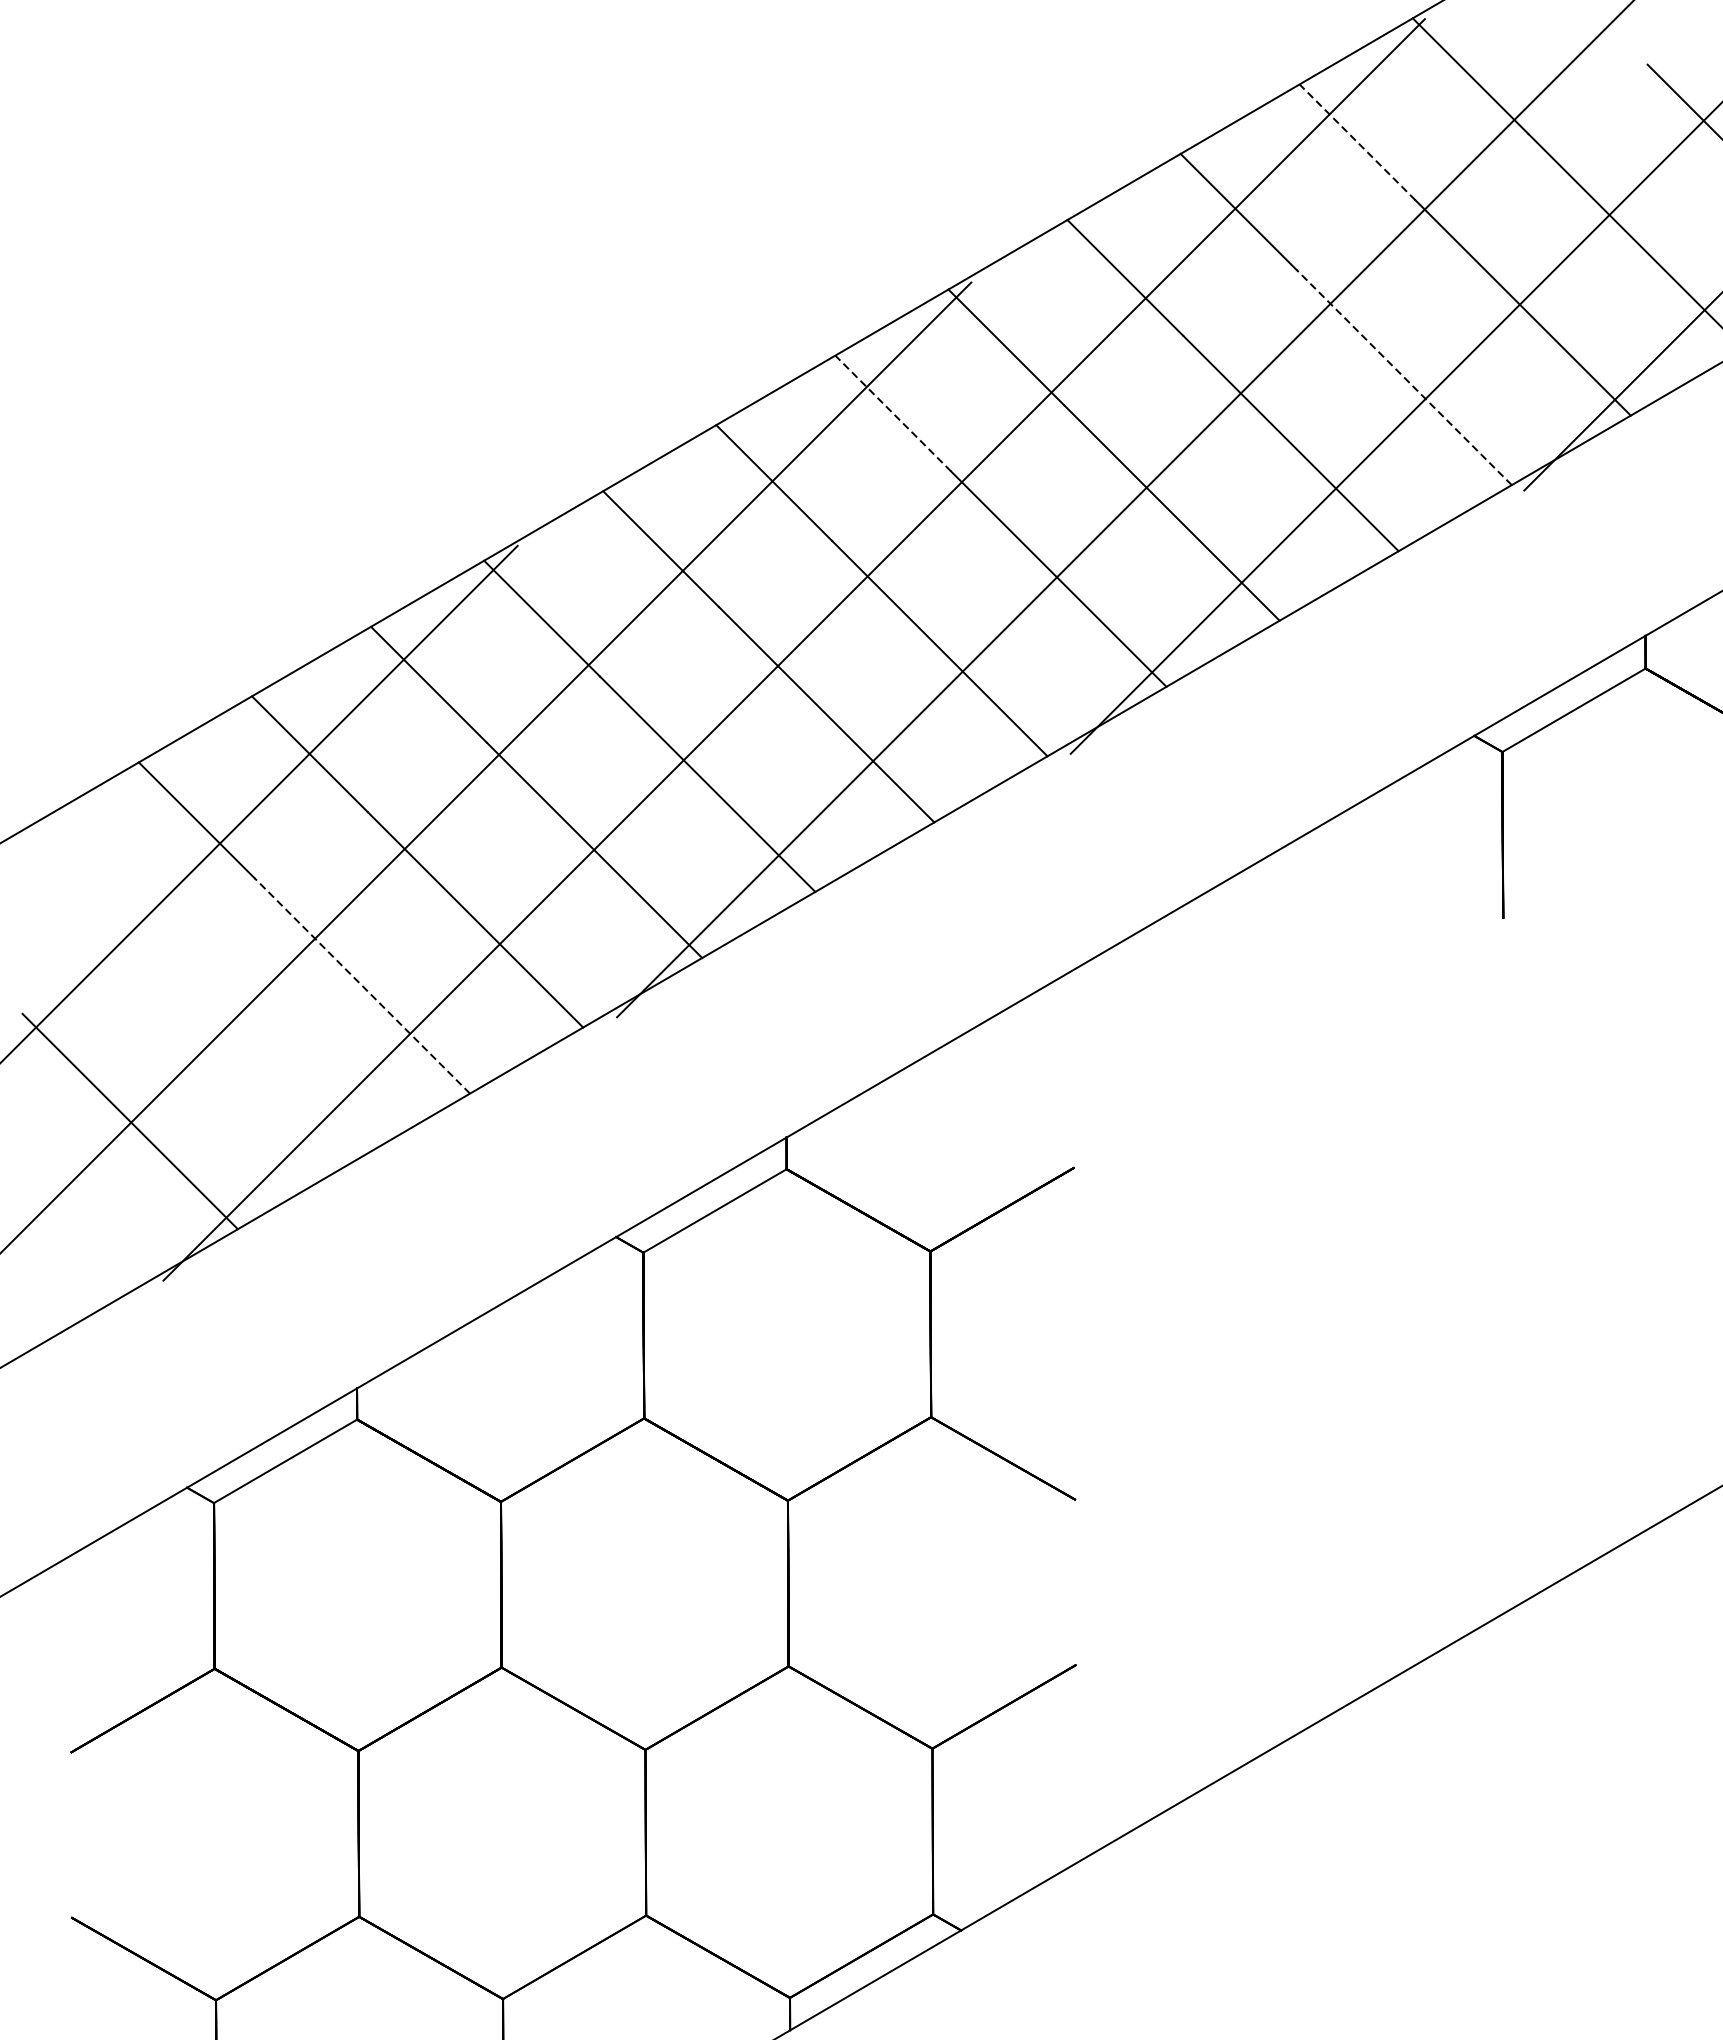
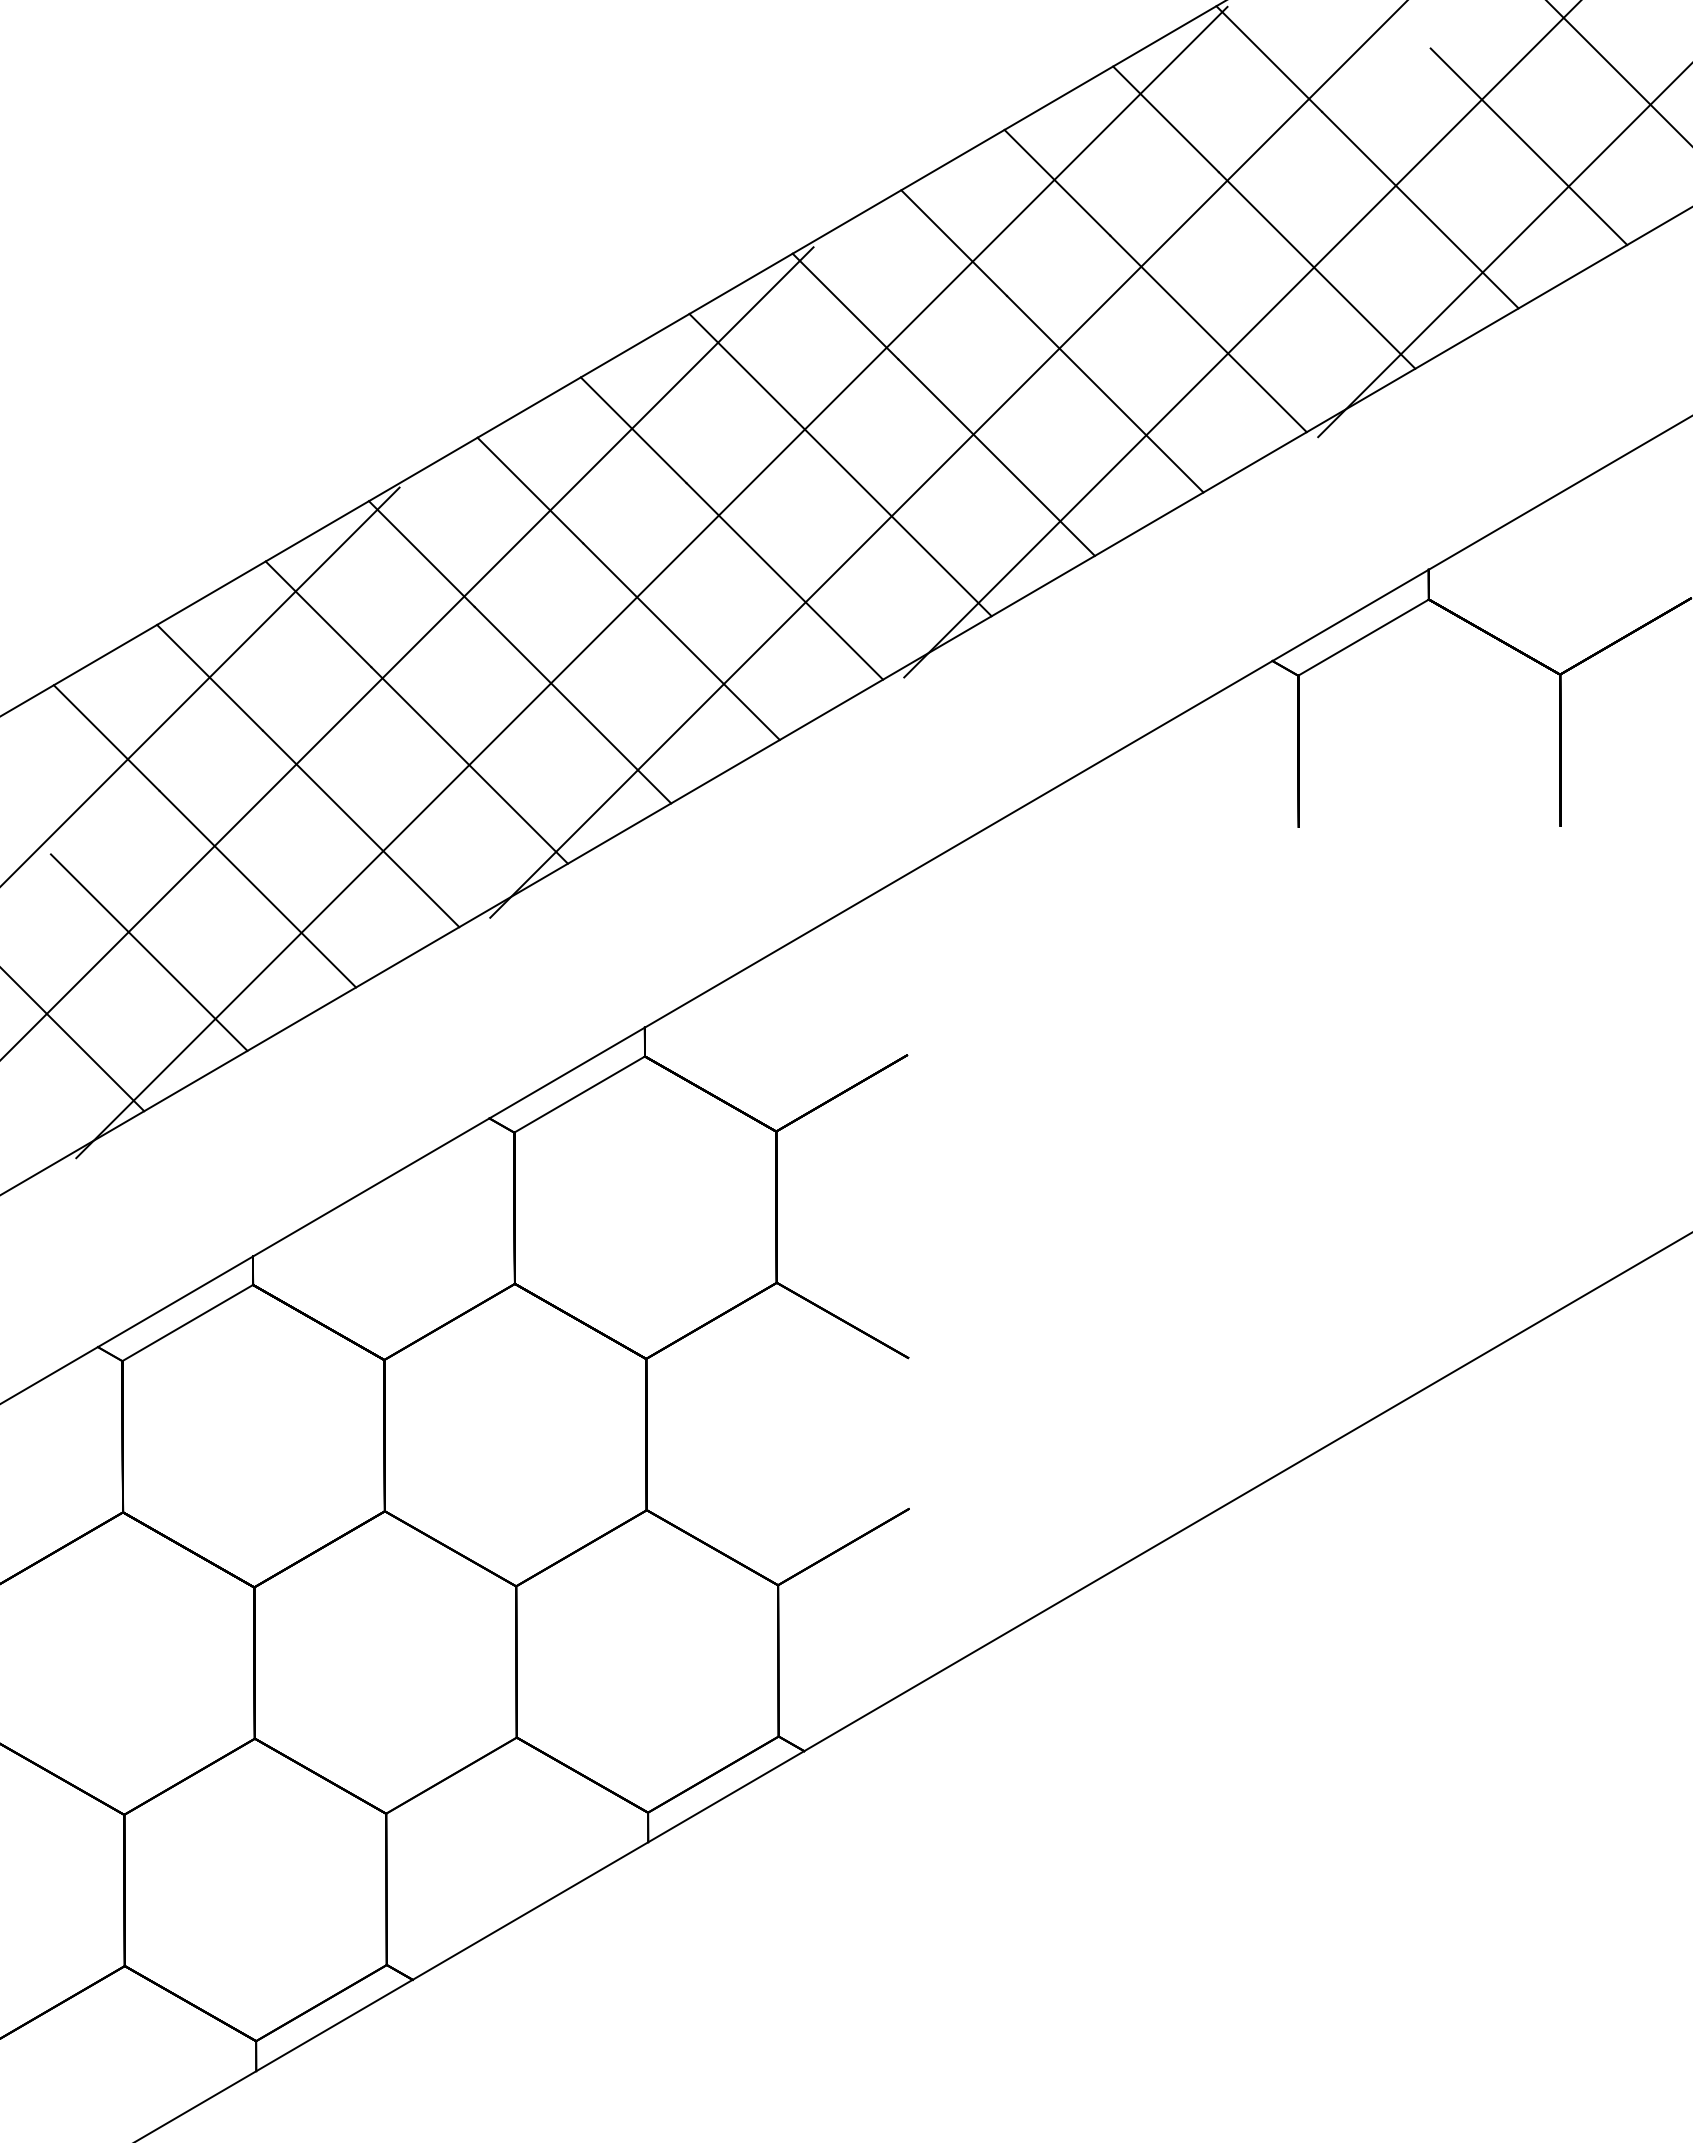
line: (1356, 142) -> (1165, 119), dashed -> solid
line: (1404, 376) -> (1208, 333), dashed -> solid
line: (893, 413) -> (742, 366), dashed -> solid
line: (362, 986) -> (257, 889), dashed -> solid
line: (242, 1055) -> (148, 952), added

